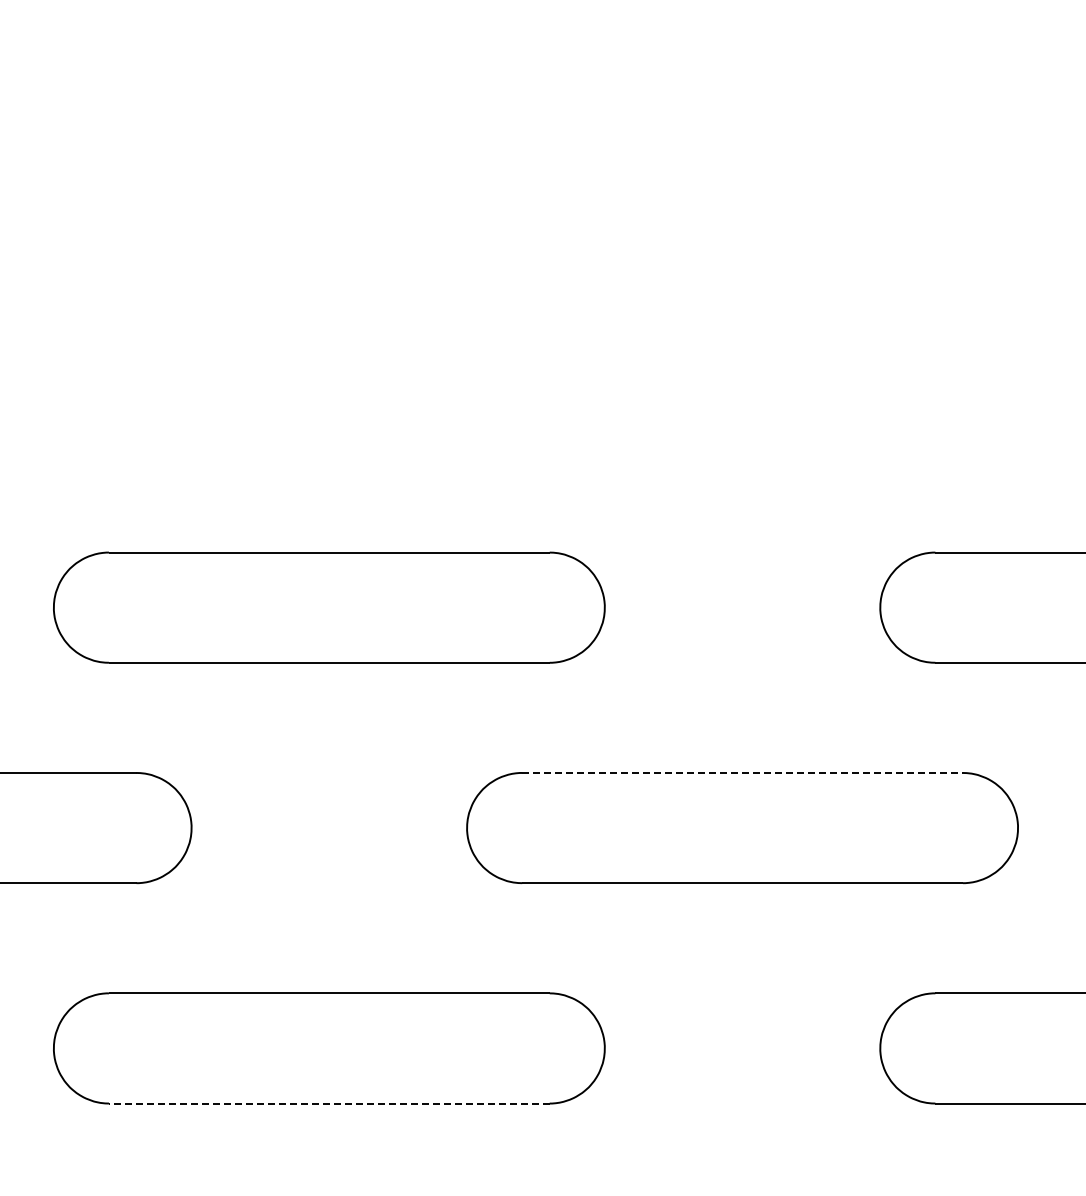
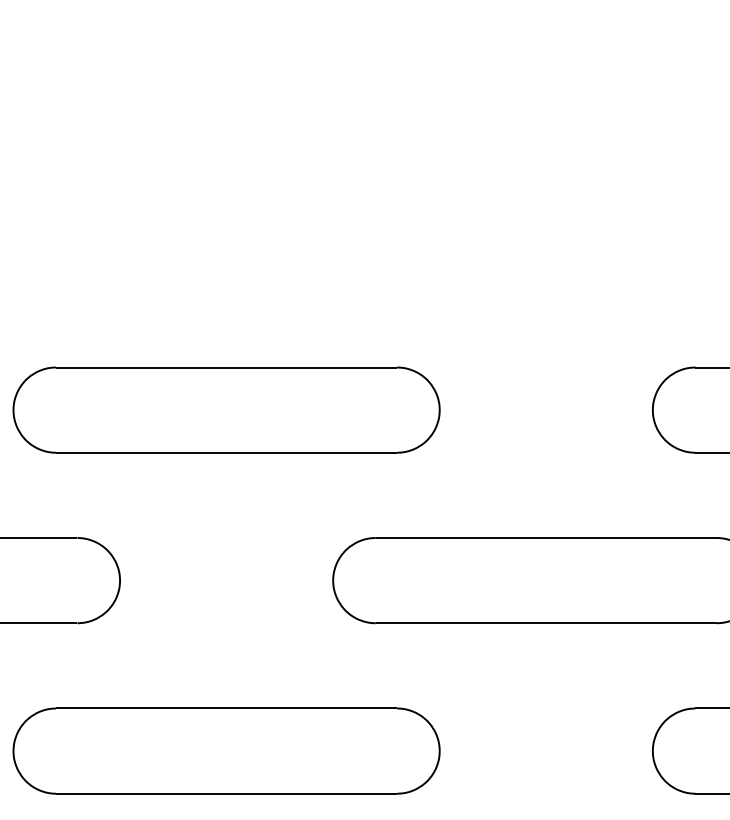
line: (743, 772) -> (547, 537), dashed -> solid
line: (328, 1103) -> (225, 793), dashed -> solid

